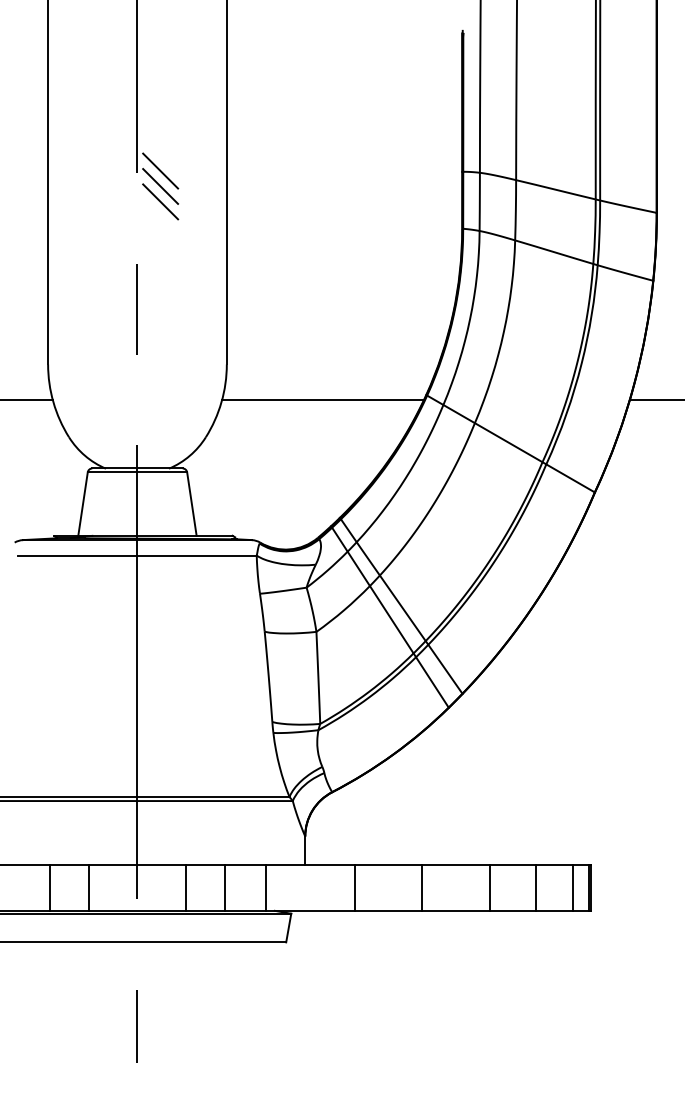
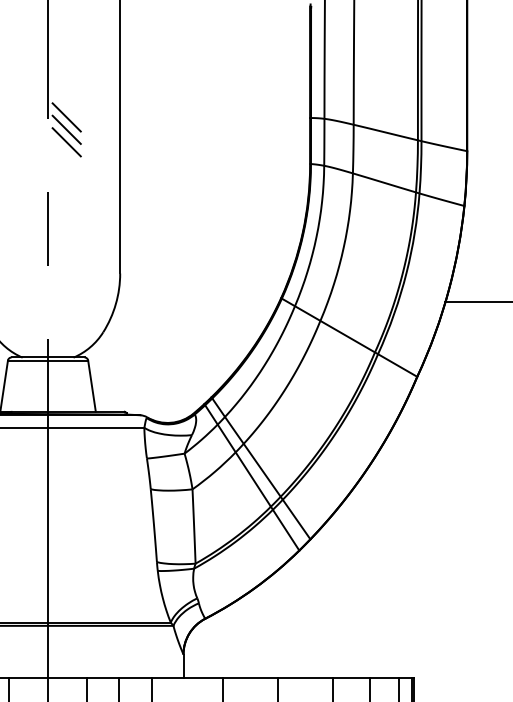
line: (322, 400) -> (197, 302), removed

